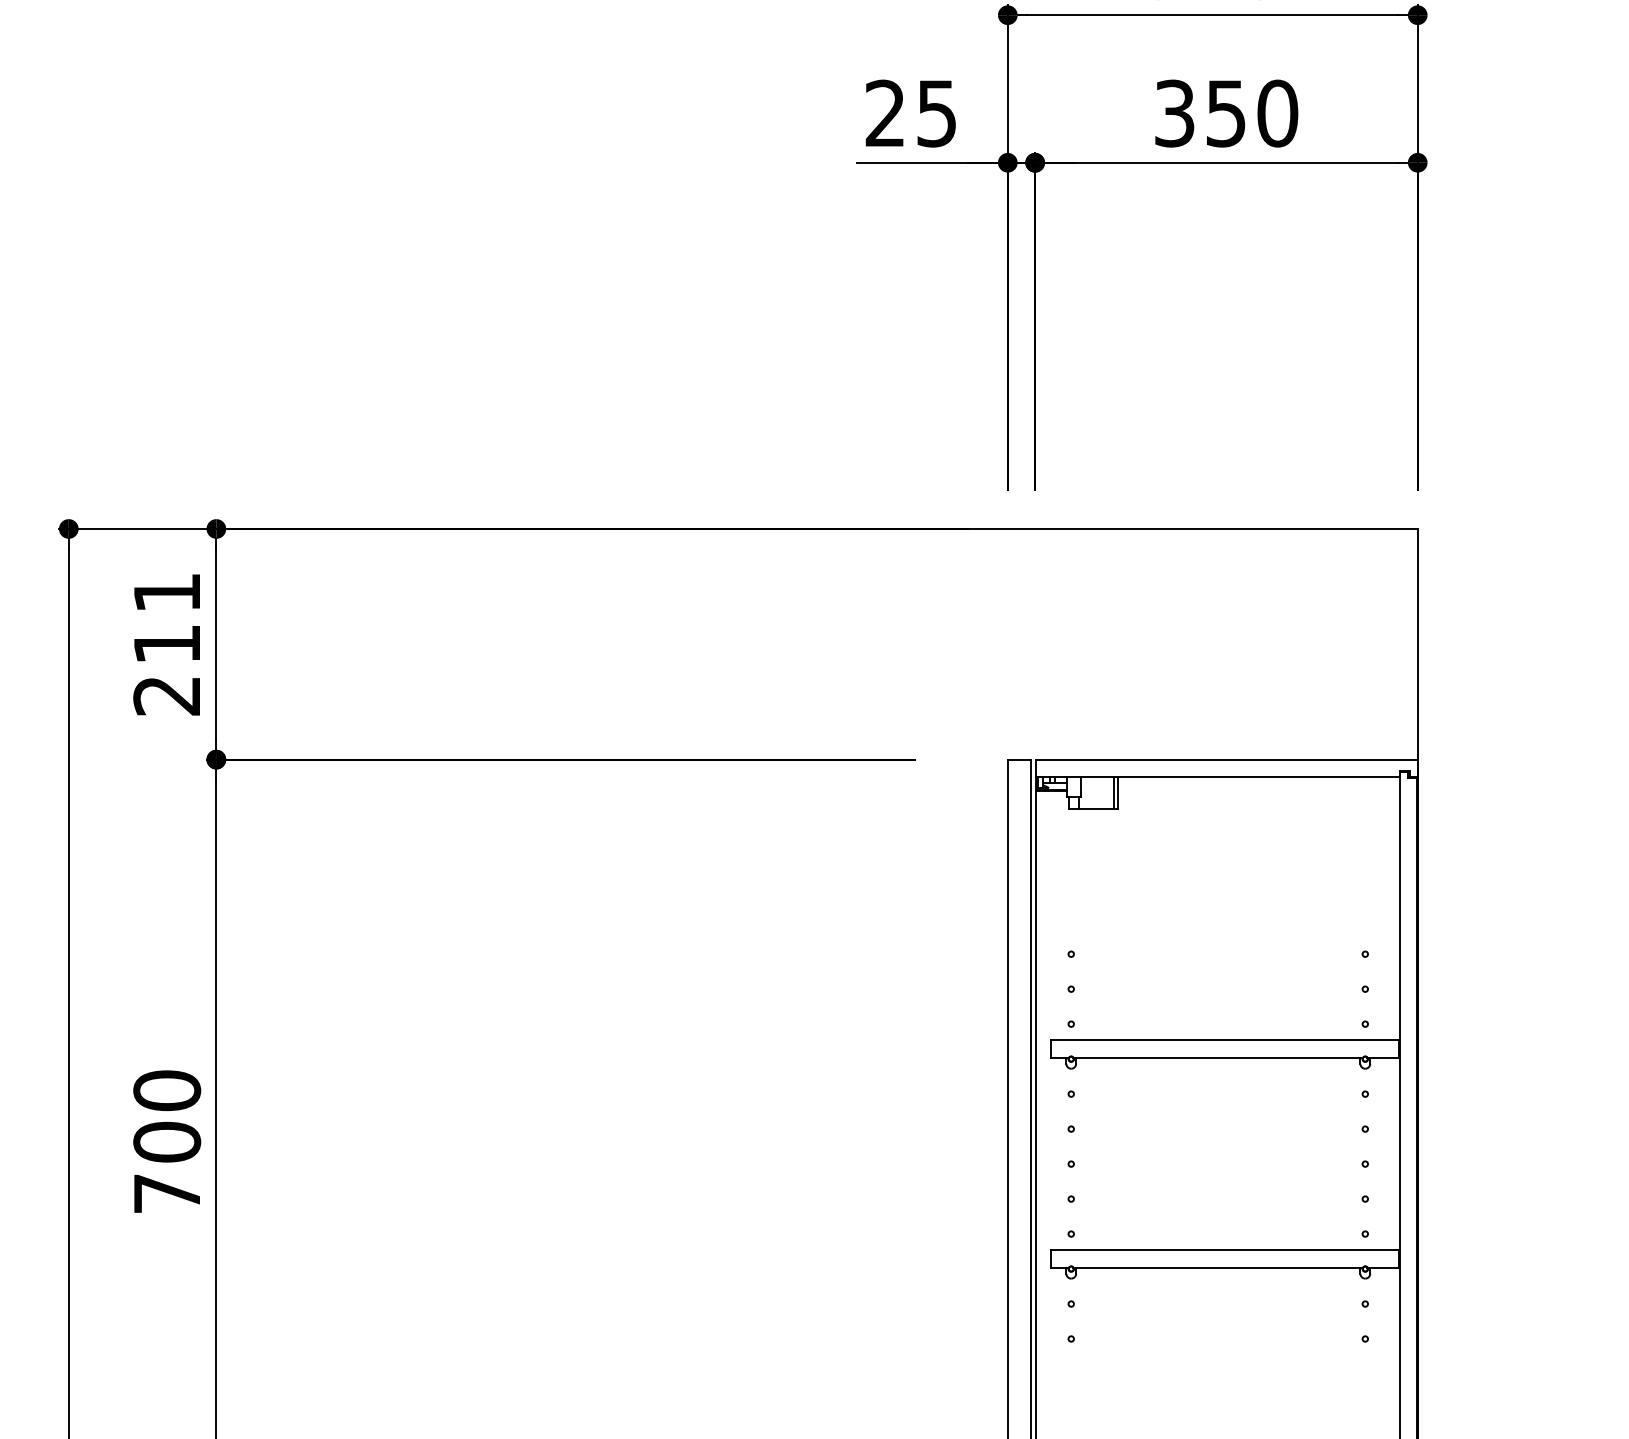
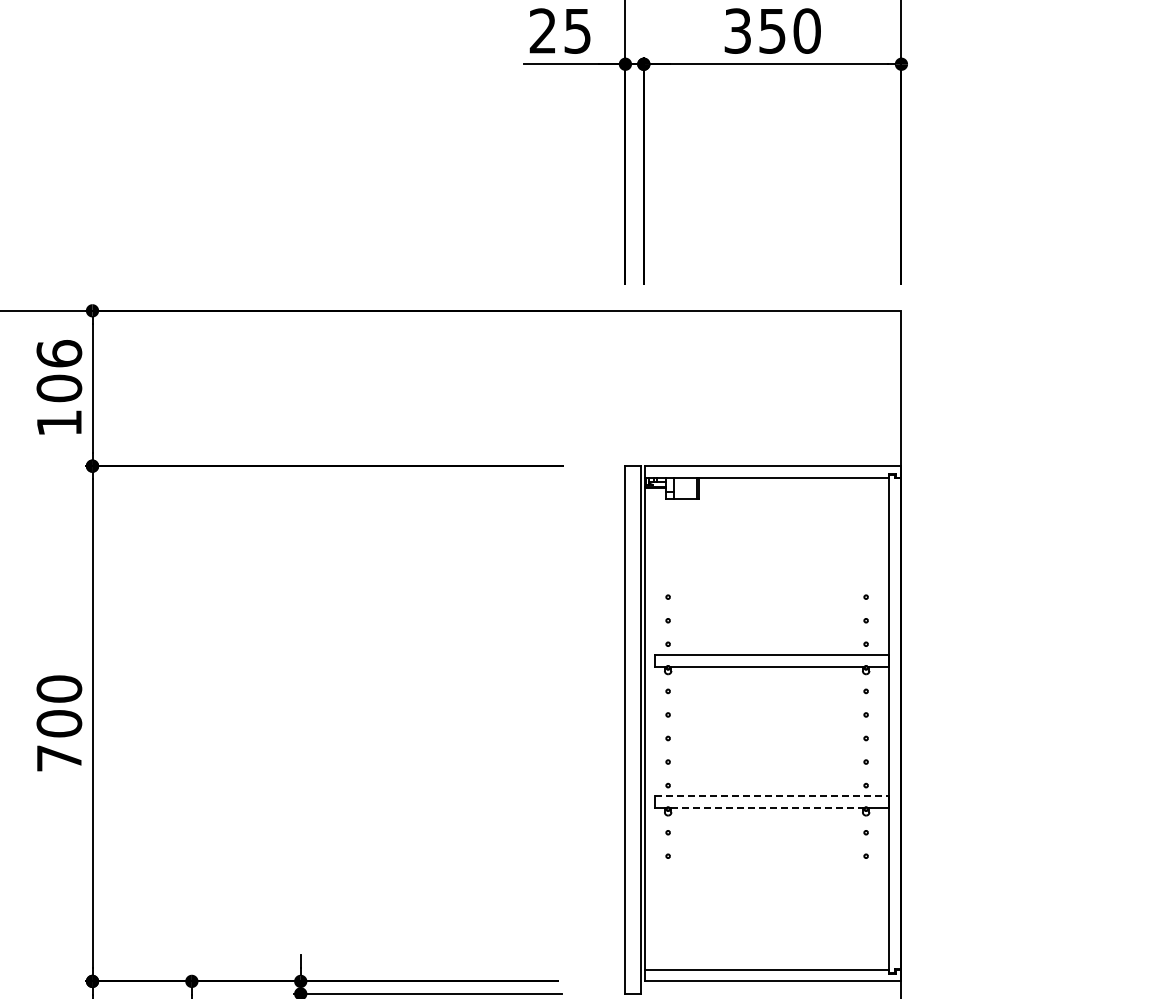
text: (167, 644) -> (59, 388), 211 -> 106
line: (1226, 1250) -> (772, 796), solid -> dashed
line: (1218, 1268) -> (767, 808), solid -> dashed

